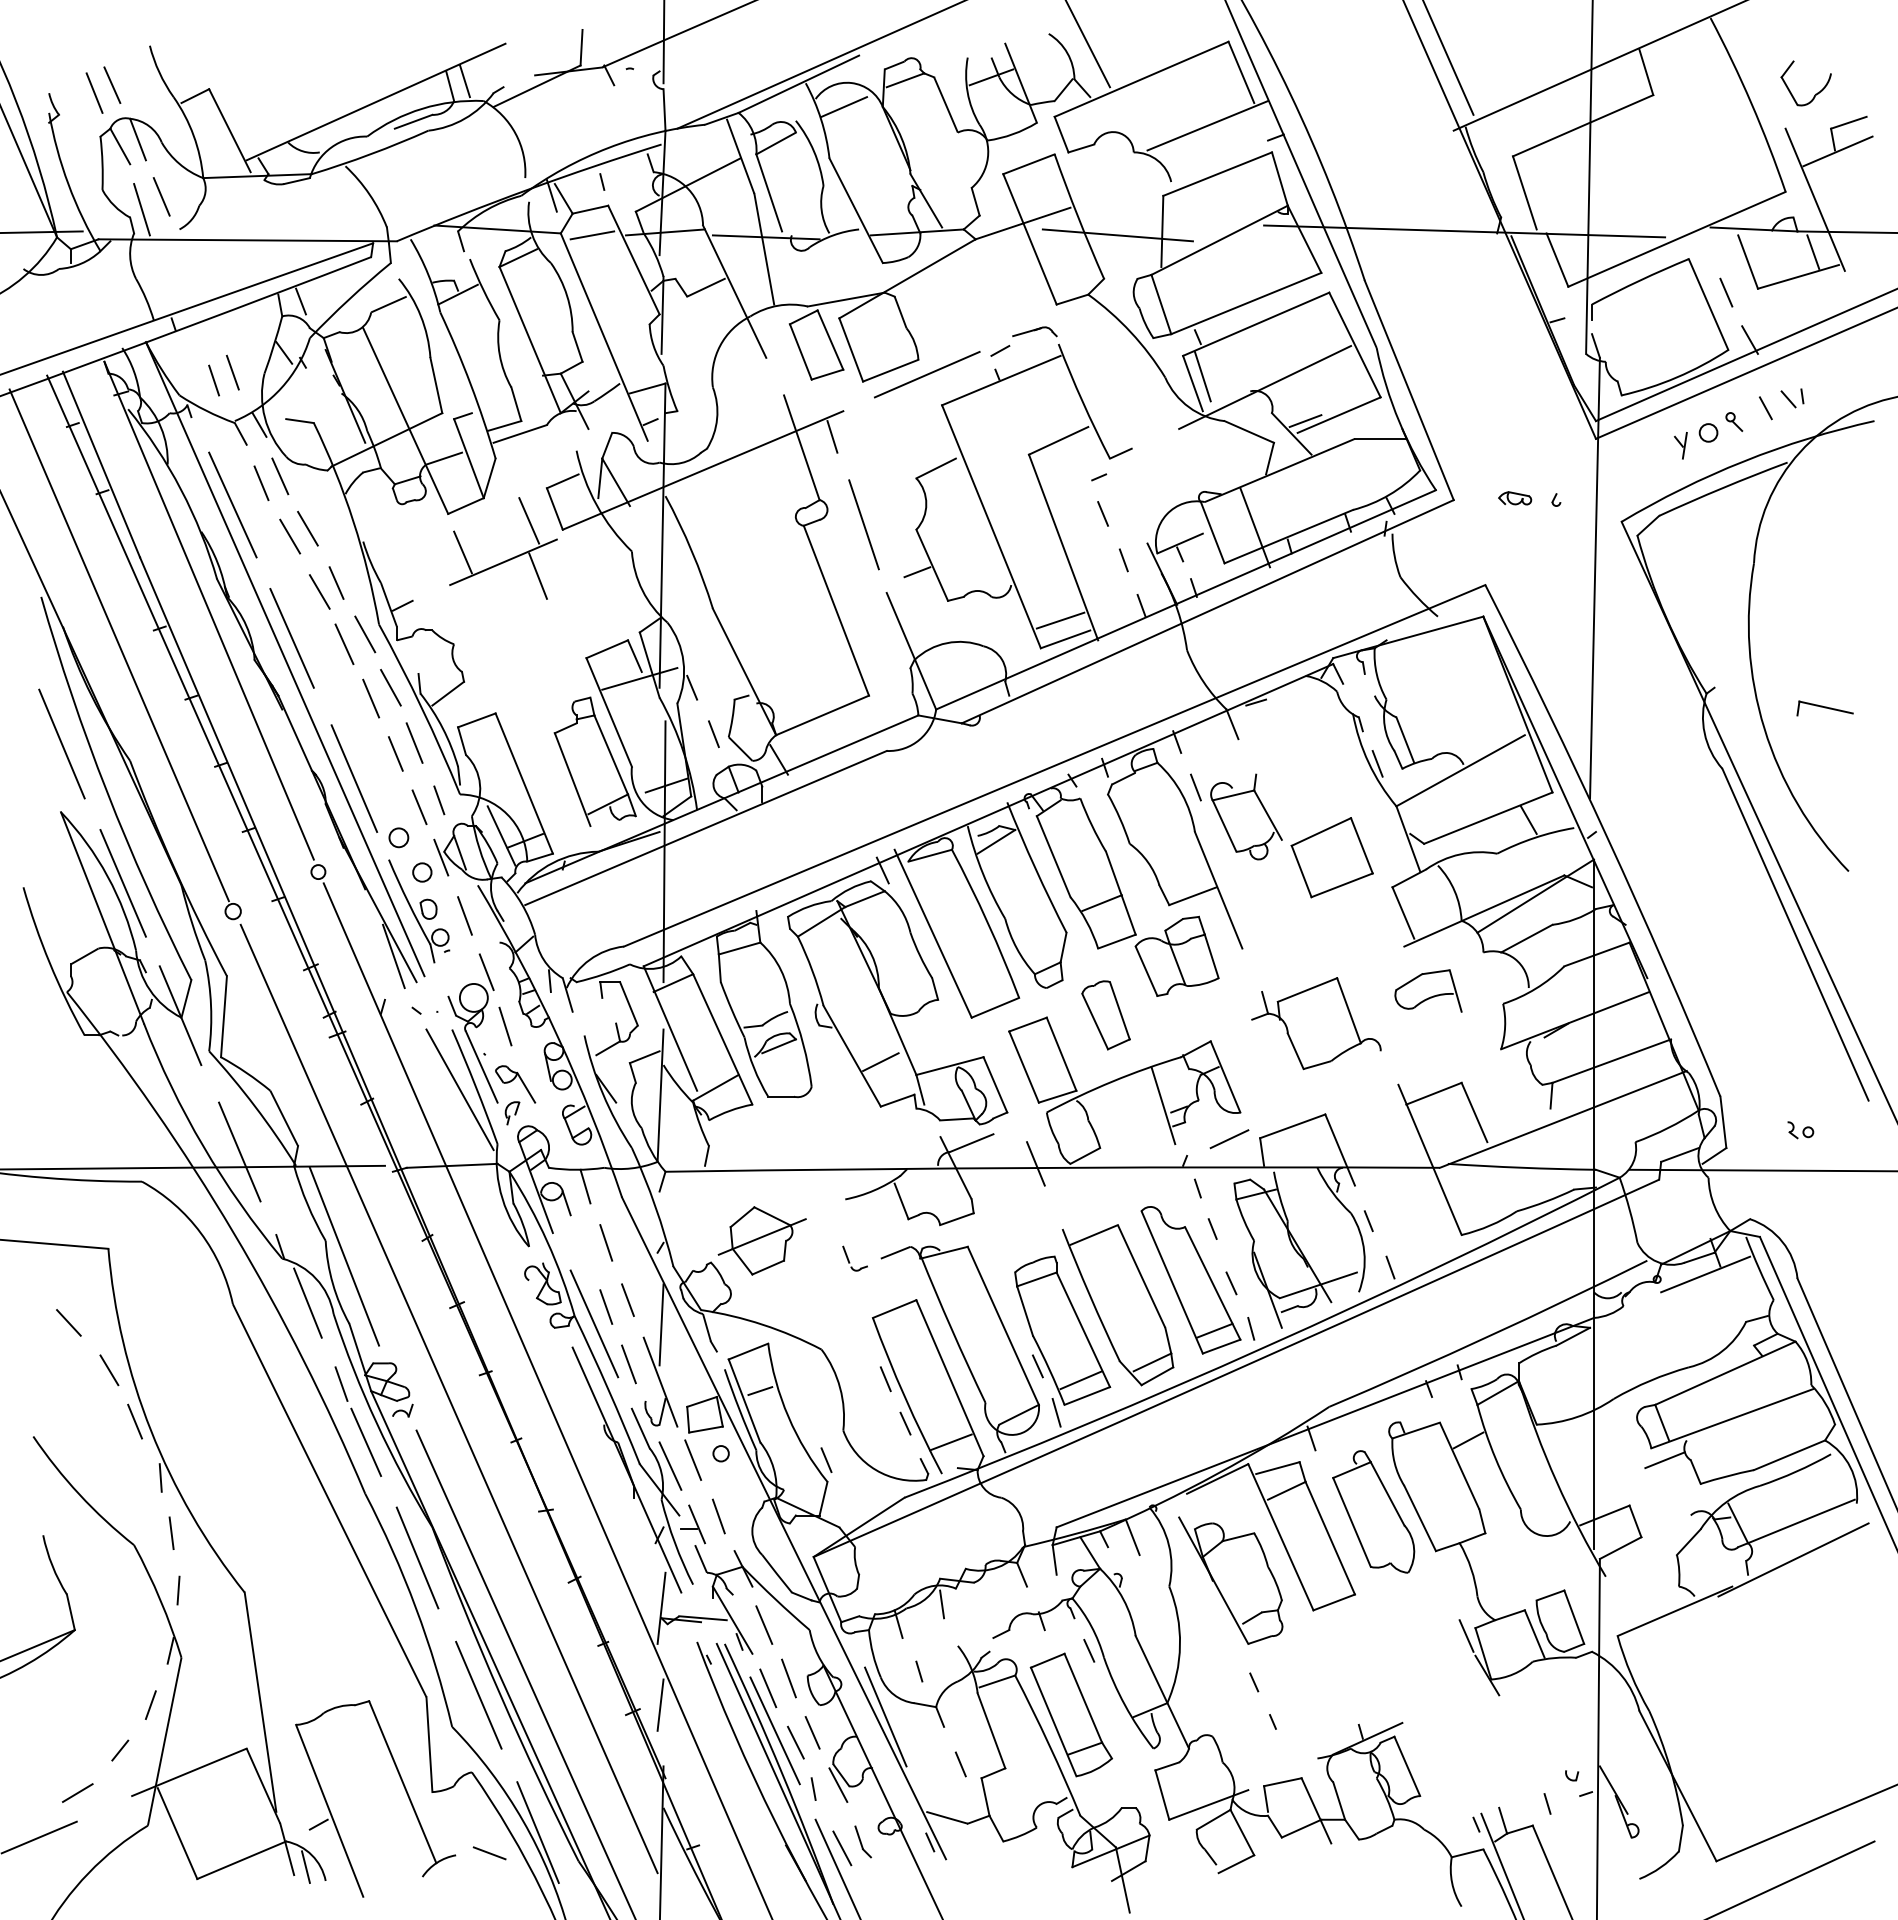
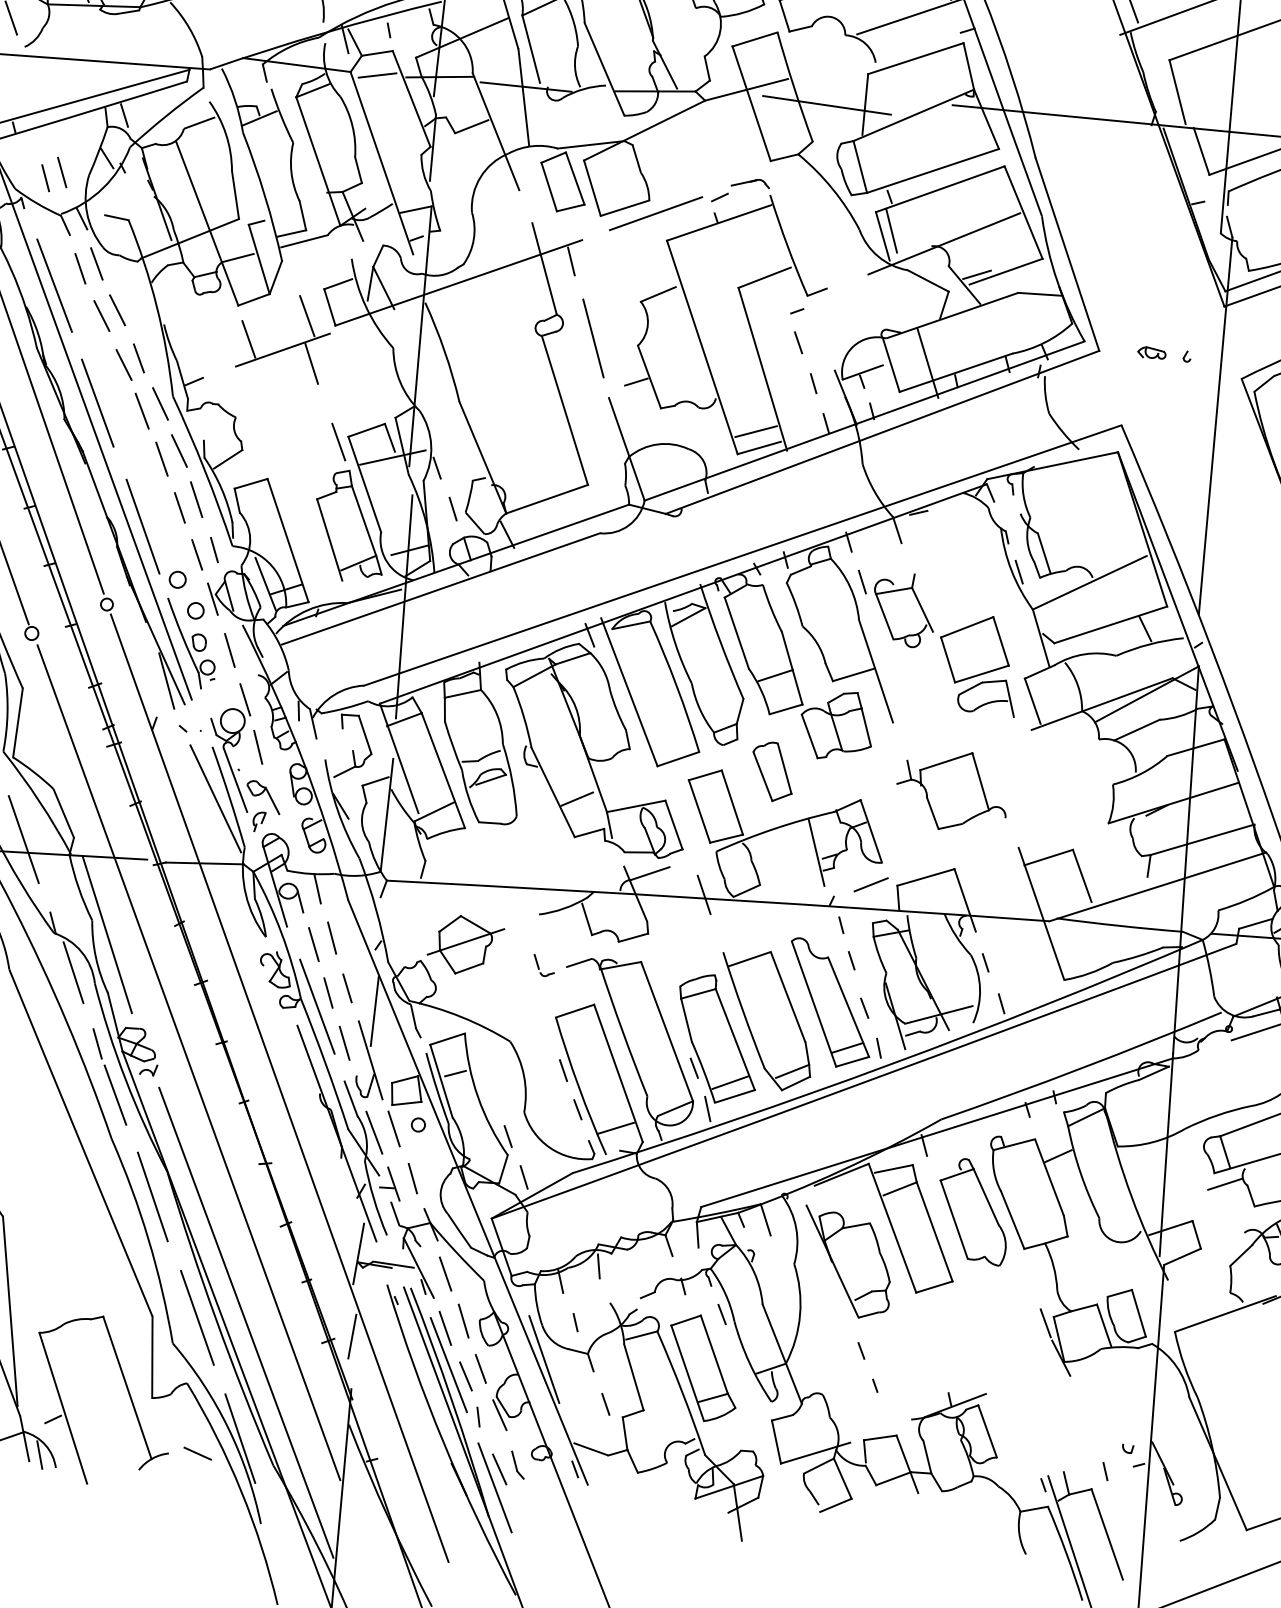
line: (575, 664) -> (338, 441), added
part: (1430, 996) -> (988, 702), moved
line: (585, 1251) -> (313, 944), added
line: (848, 1506) -> (524, 1177), added

